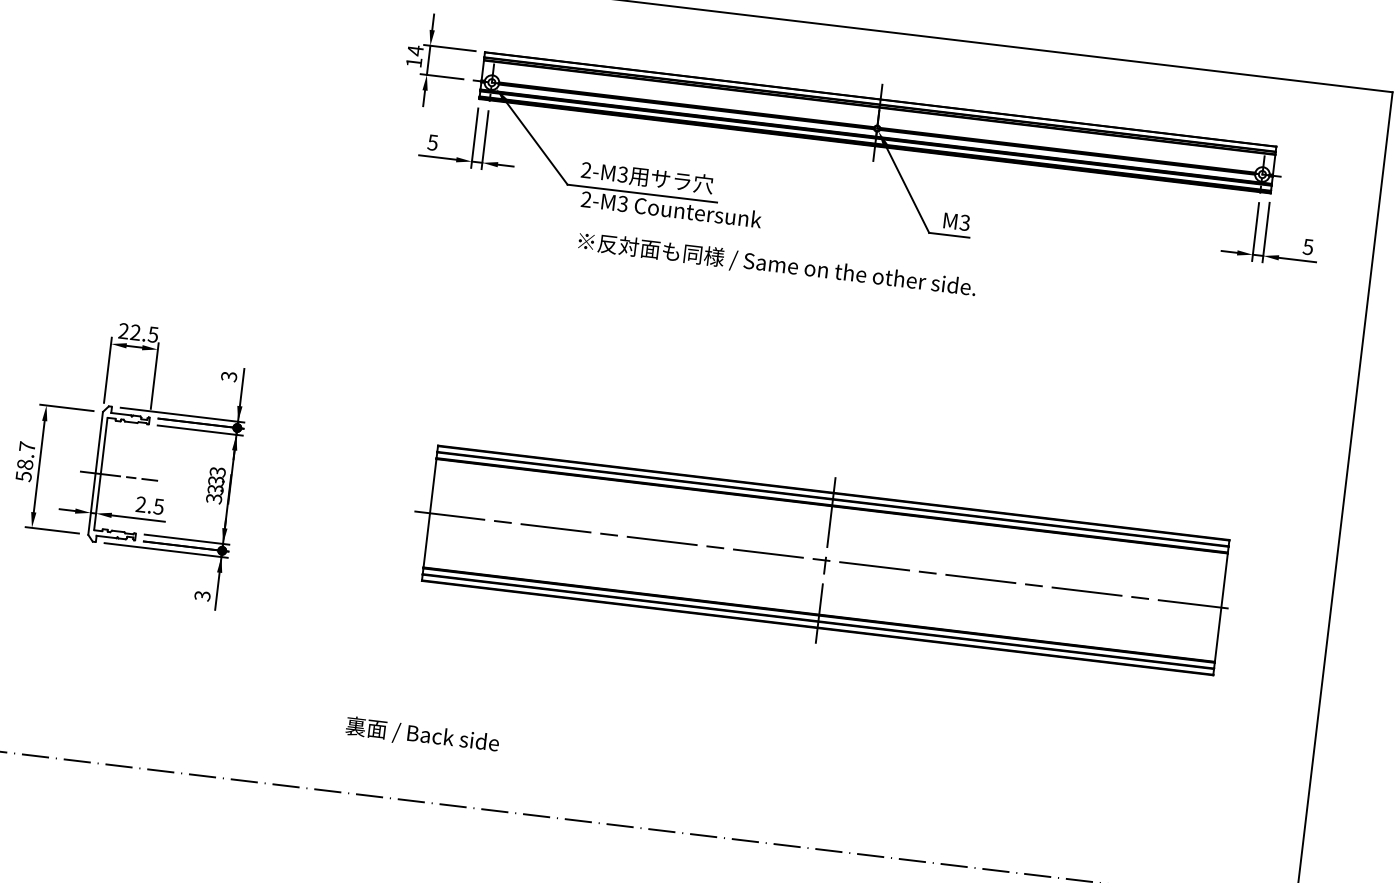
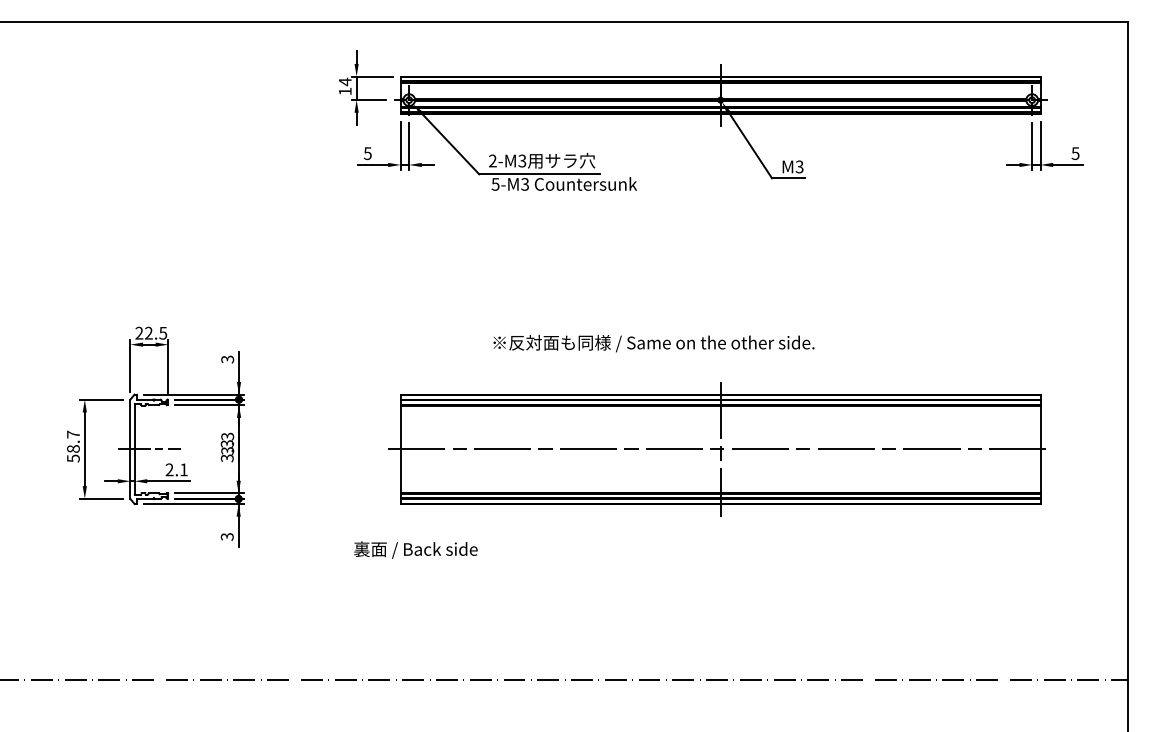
text: (586, 199) -> (495, 184), 2-M3 -> 5-M3
text: (776, 265) -> (653, 343), moved
text: (158, 506) -> (183, 469), 2.5 -> 2.1
text: (422, 734) -> (415, 549), moved

